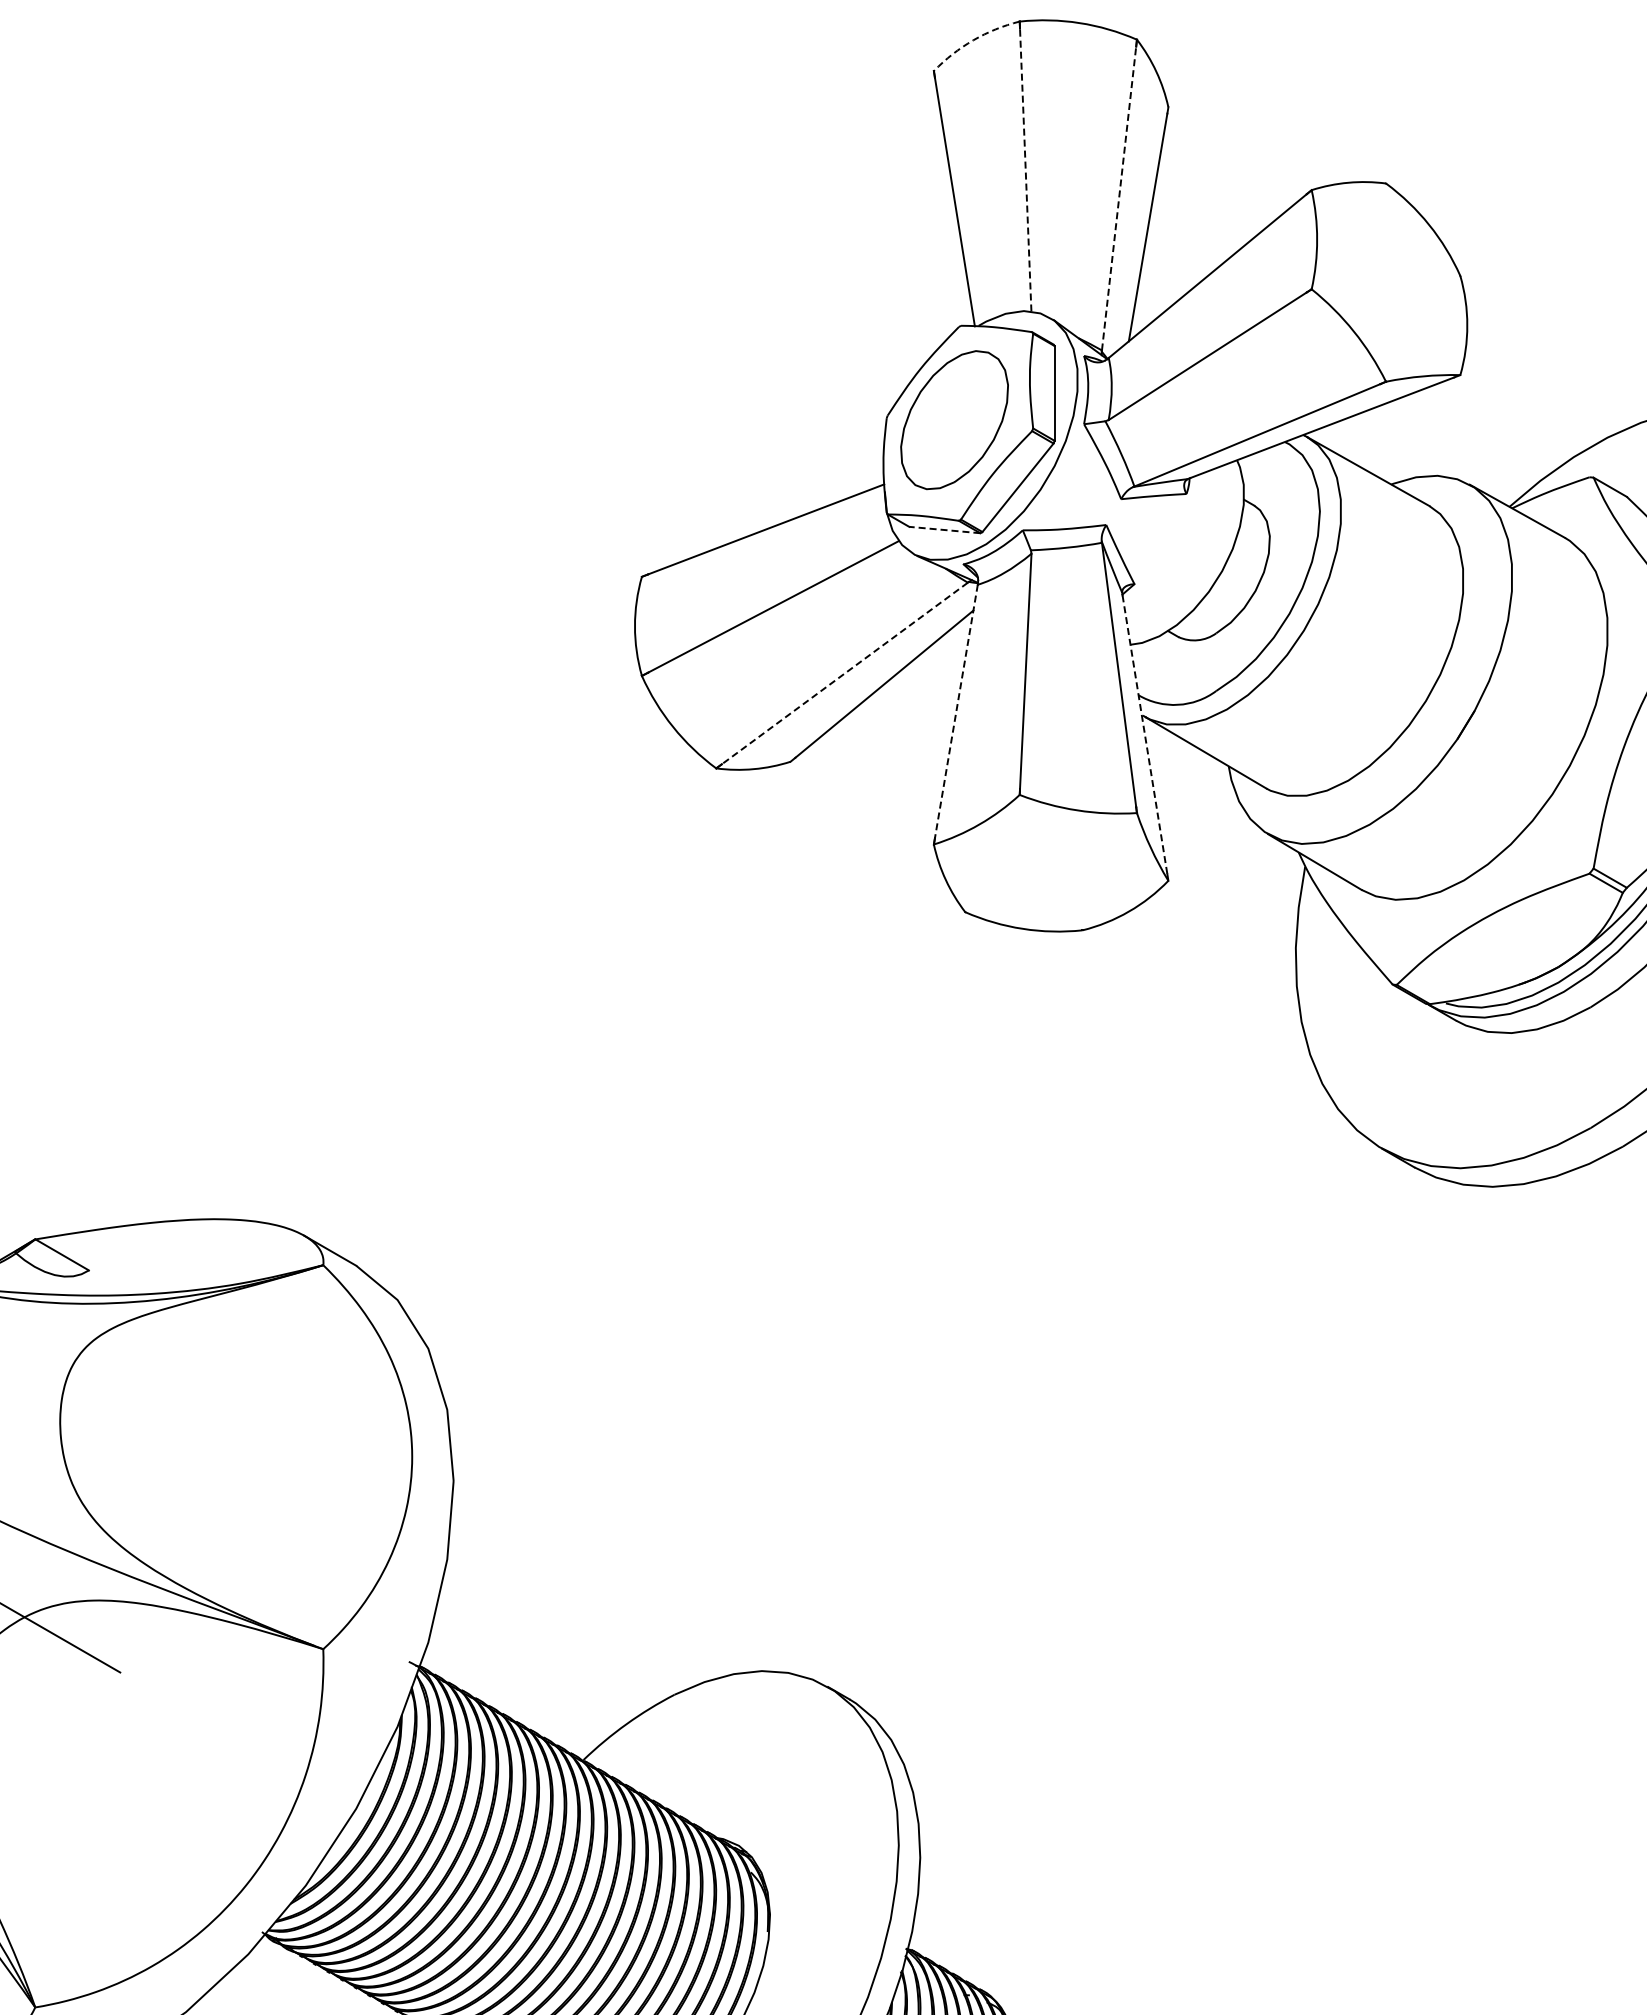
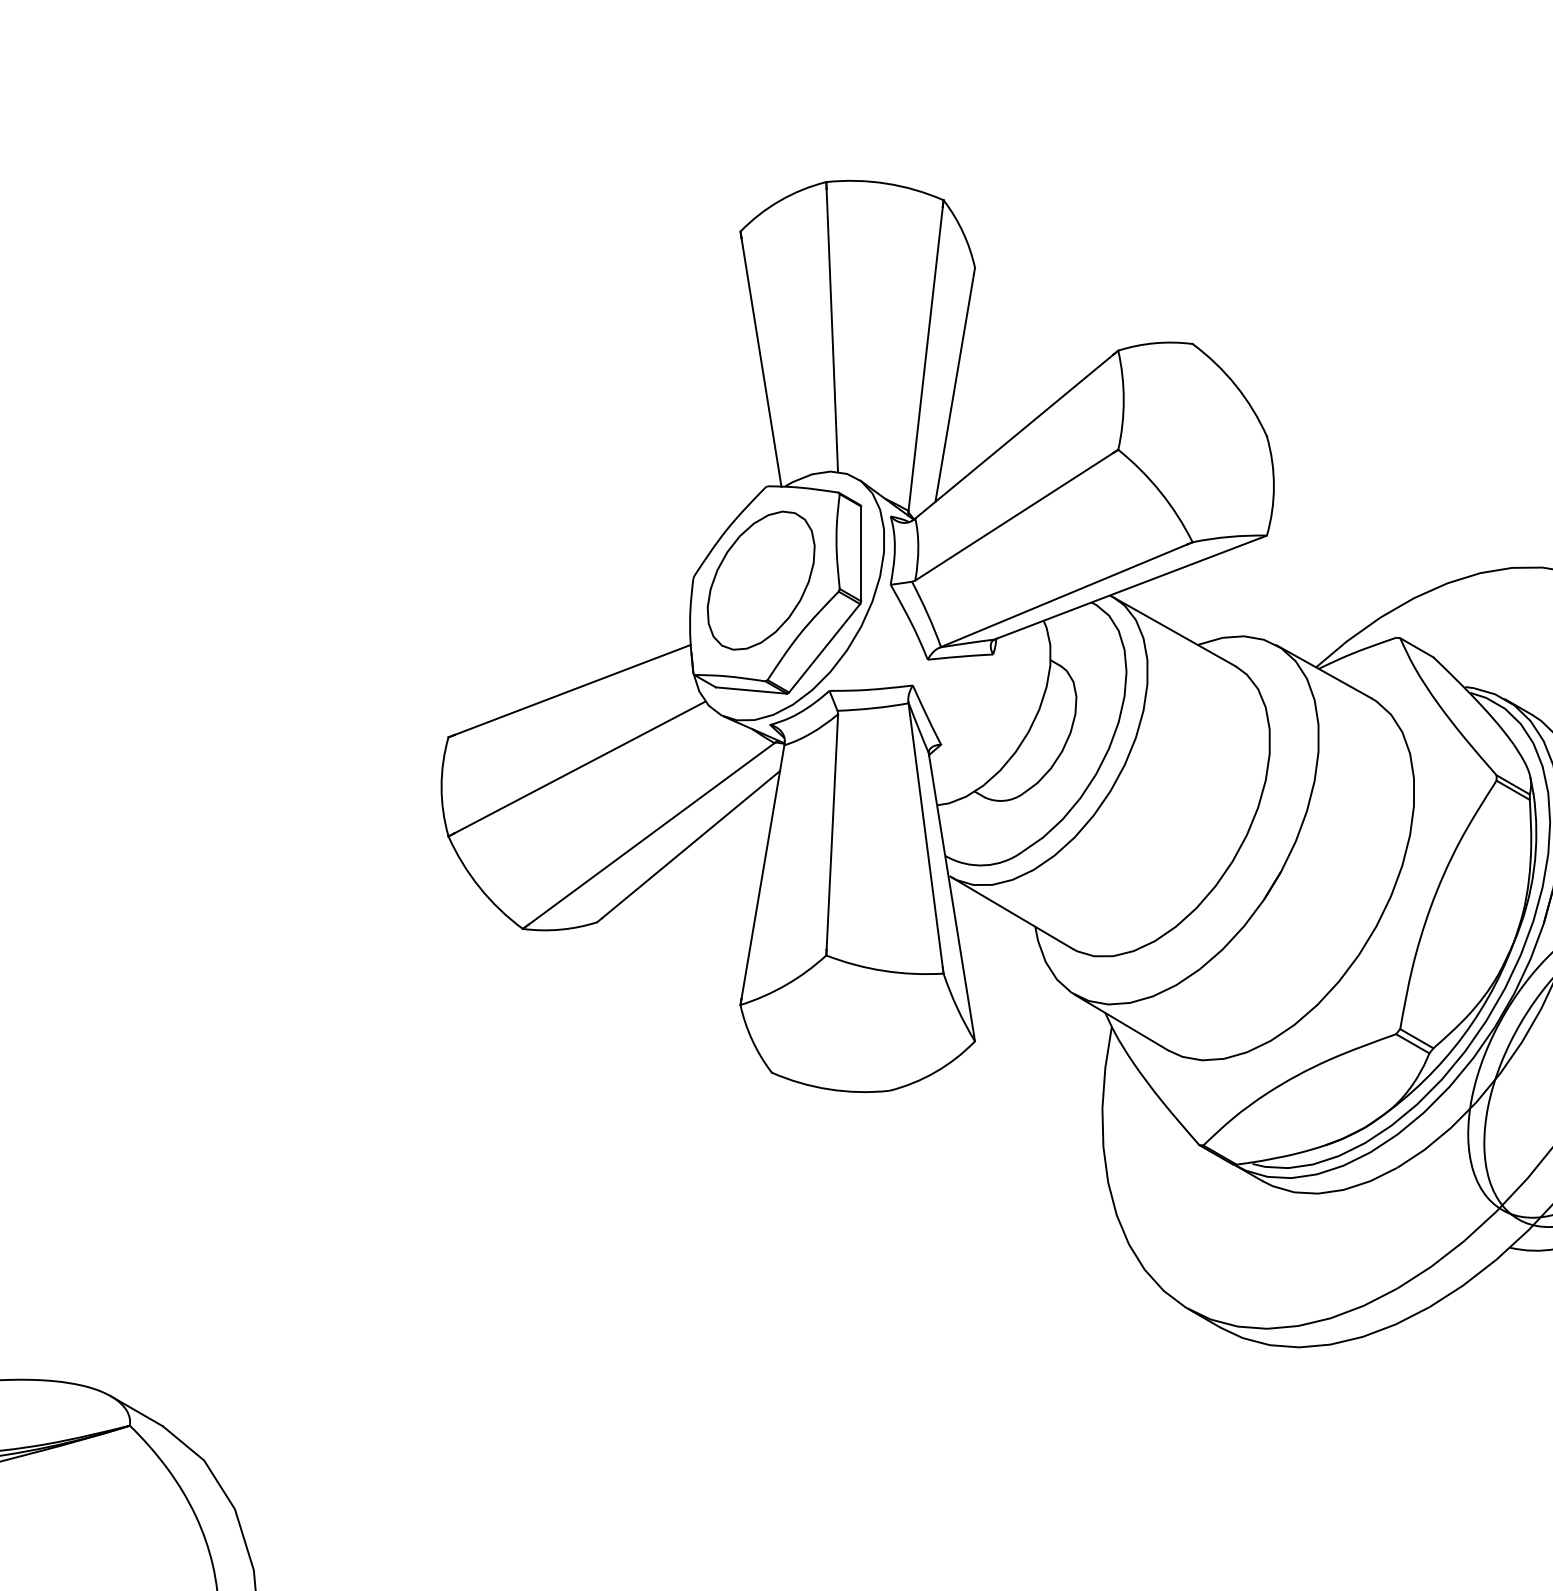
arc: (973, 40) -> (780, 201), dashed -> solid
line: (1025, 170) -> (832, 331), dashed -> solid
line: (1119, 198) -> (926, 359), dashed -> solid
line: (944, 530) -> (751, 691), dashed -> solid
line: (844, 673) -> (651, 834), dashed -> solid
line: (956, 711) -> (763, 872), dashed -> solid
line: (1145, 735) -> (952, 896), dashed -> solid

